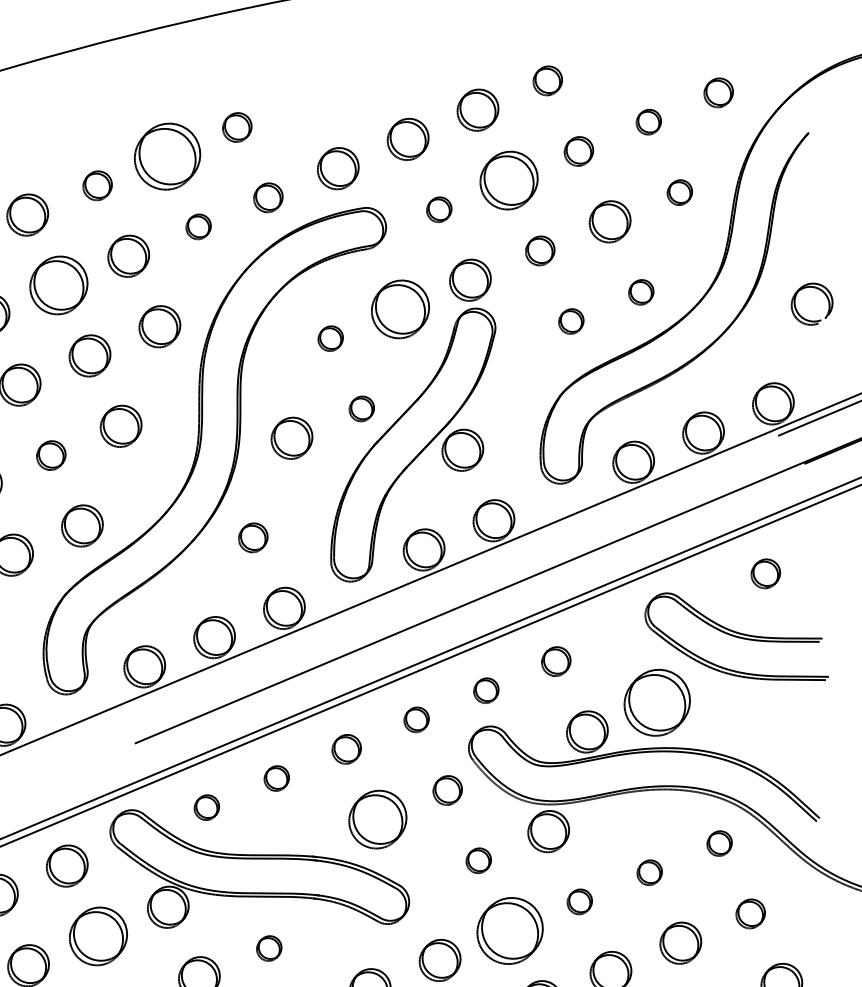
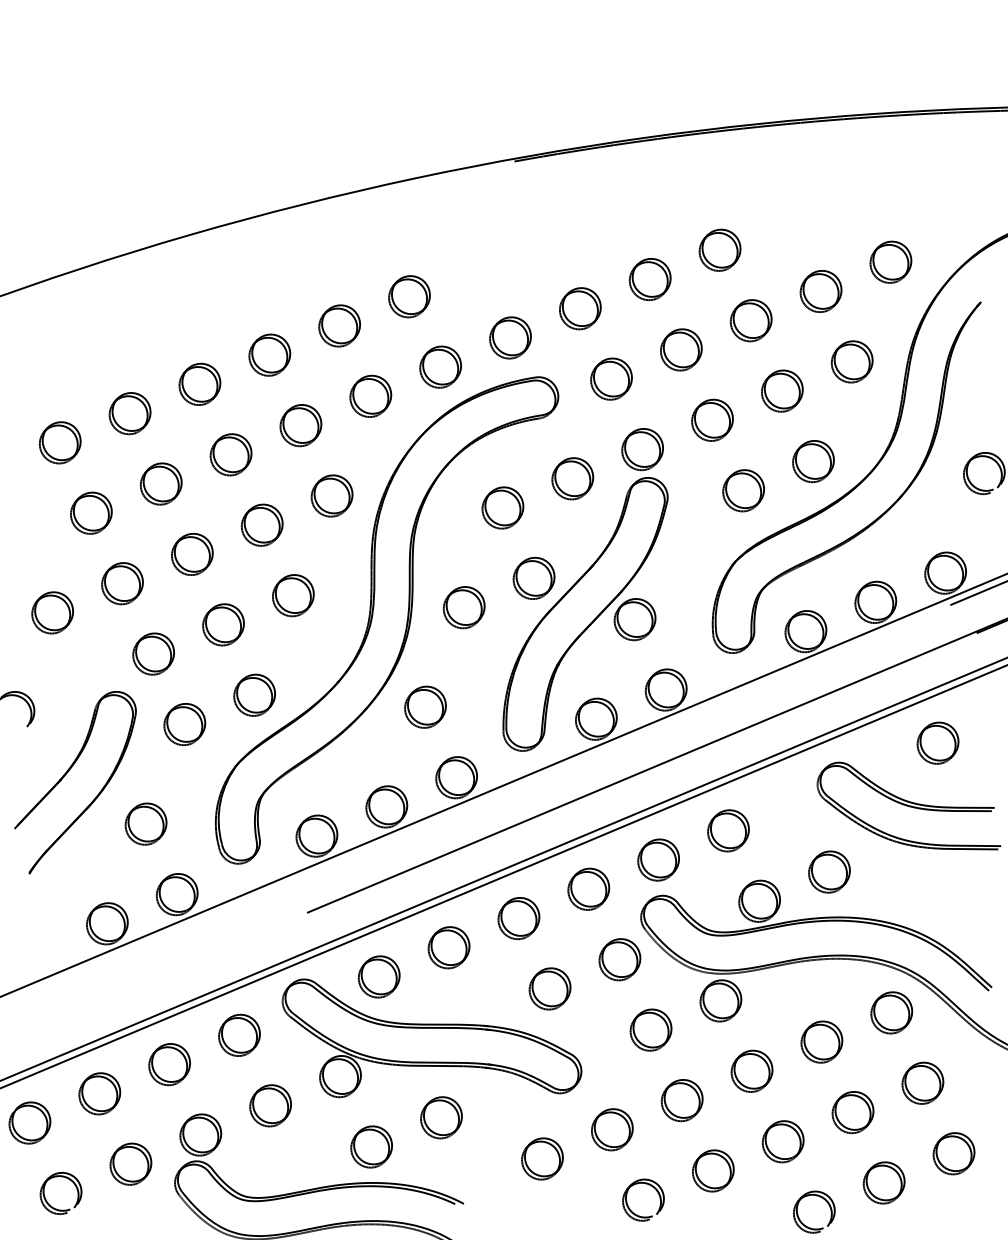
part: (547, 80) -> (719, 249), size x1.43
part: (718, 92) -> (890, 261), size x1.43
part: (648, 122) -> (820, 291), size x1.67
part: (237, 127) -> (409, 296), size x1.43
part: (578, 151) -> (750, 320), size x1.43
part: (167, 156) -> (339, 325), size x0.62
part: (509, 180) -> (681, 349), size x0.71
part: (97, 185) -> (269, 354), size x1.43
part: (679, 192) -> (851, 361), size x1.67
part: (268, 197) -> (440, 366), size x1.43
part: (439, 209) -> (611, 378), size x1.67
part: (198, 226) -> (370, 395), size x1.67
part: (540, 250) -> (712, 419), size x1.43
part: (58, 285) -> (230, 454), size x0.71
part: (641, 292) -> (813, 461), size x1.67
part: (400, 309) -> (572, 478), size x0.71
part: (571, 321) -> (743, 490), size x1.67
part: (330, 338) -> (502, 507), size x1.67
part: (361, 408) -> (533, 577), size x1.67
part: (51, 455) -> (223, 624), size x1.43
part: (253, 537) -> (425, 706), size x1.43
part: (765, 573) -> (937, 742), size x1.43
part: (556, 661) -> (728, 830), size x1.43
part: (486, 690) -> (658, 859), size x1.67
part: (657, 702) -> (829, 871), size x0.62
part: (416, 719) -> (588, 888), size x1.67
part: (346, 749) -> (518, 918), size x1.43
part: (276, 778) -> (448, 947), size x1.67
part: (447, 790) -> (619, 959), size x1.43
part: (206, 807) -> (378, 976), size x1.67
part: (377, 819) -> (549, 988), size x0.71
part: (719, 843) -> (891, 1012), size x1.67
part: (478, 860) -> (650, 1029), size x1.67
part: (649, 872) -> (821, 1041), size x1.67
part: (579, 901) -> (751, 1070), size x1.67
part: (750, 913) -> (922, 1082), size x1.43
part: (509, 931) -> (681, 1100), size x0.62
part: (98, 936) -> (270, 1105), size x0.71
part: (269, 948) -> (441, 1117), size x1.67

